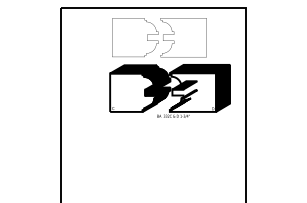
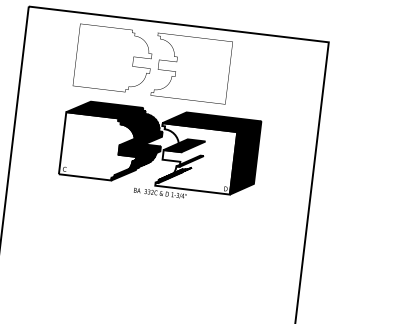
part: (169, 67) -> (163, 113), moved

